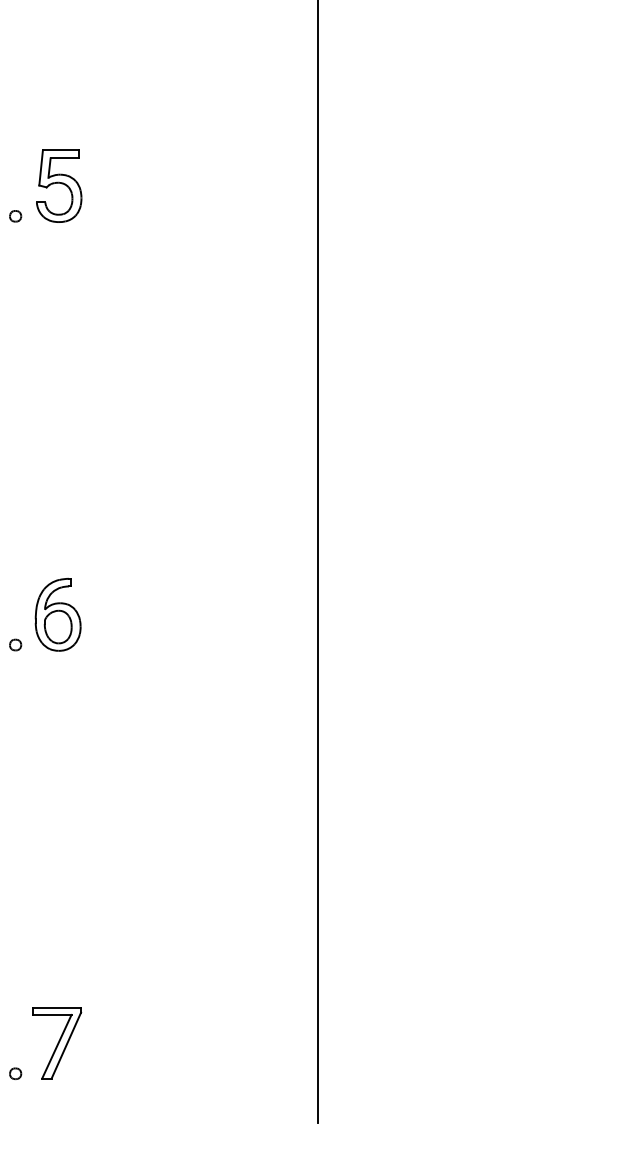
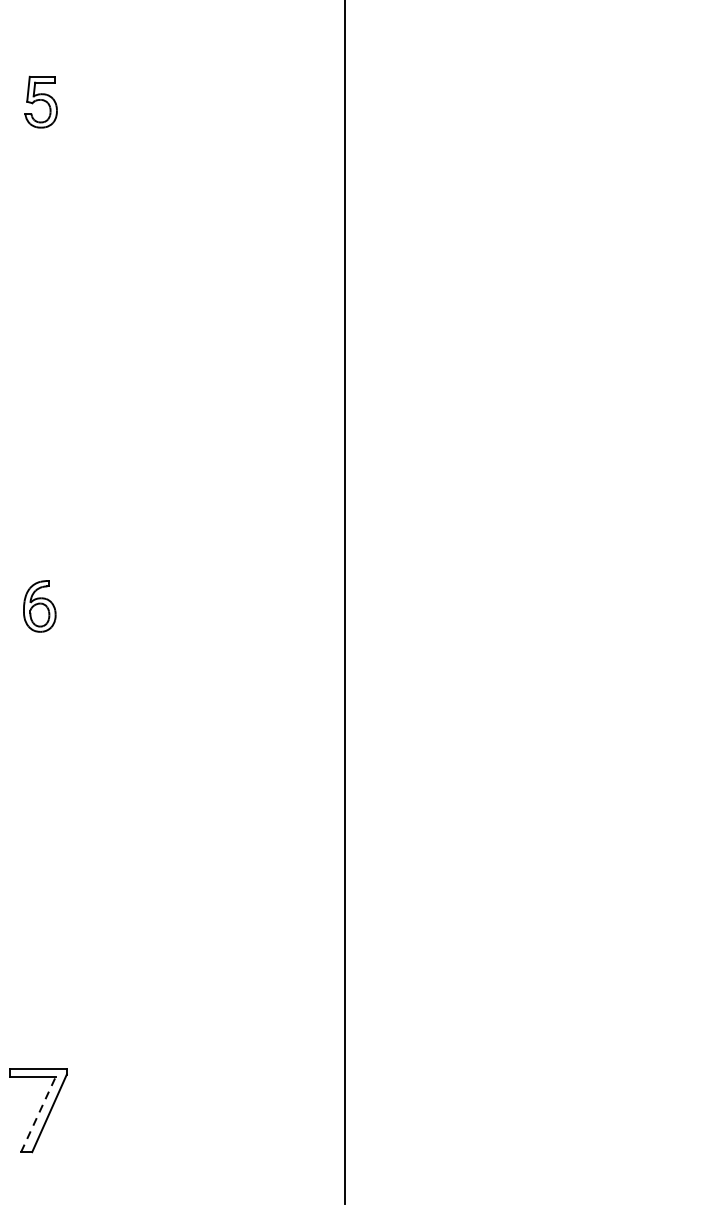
part: (59, 185) -> (41, 101), size x0.6
part: (57, 614) -> (39, 606), size x0.6
line: (57, 1046) -> (39, 1114), solid -> dashed

